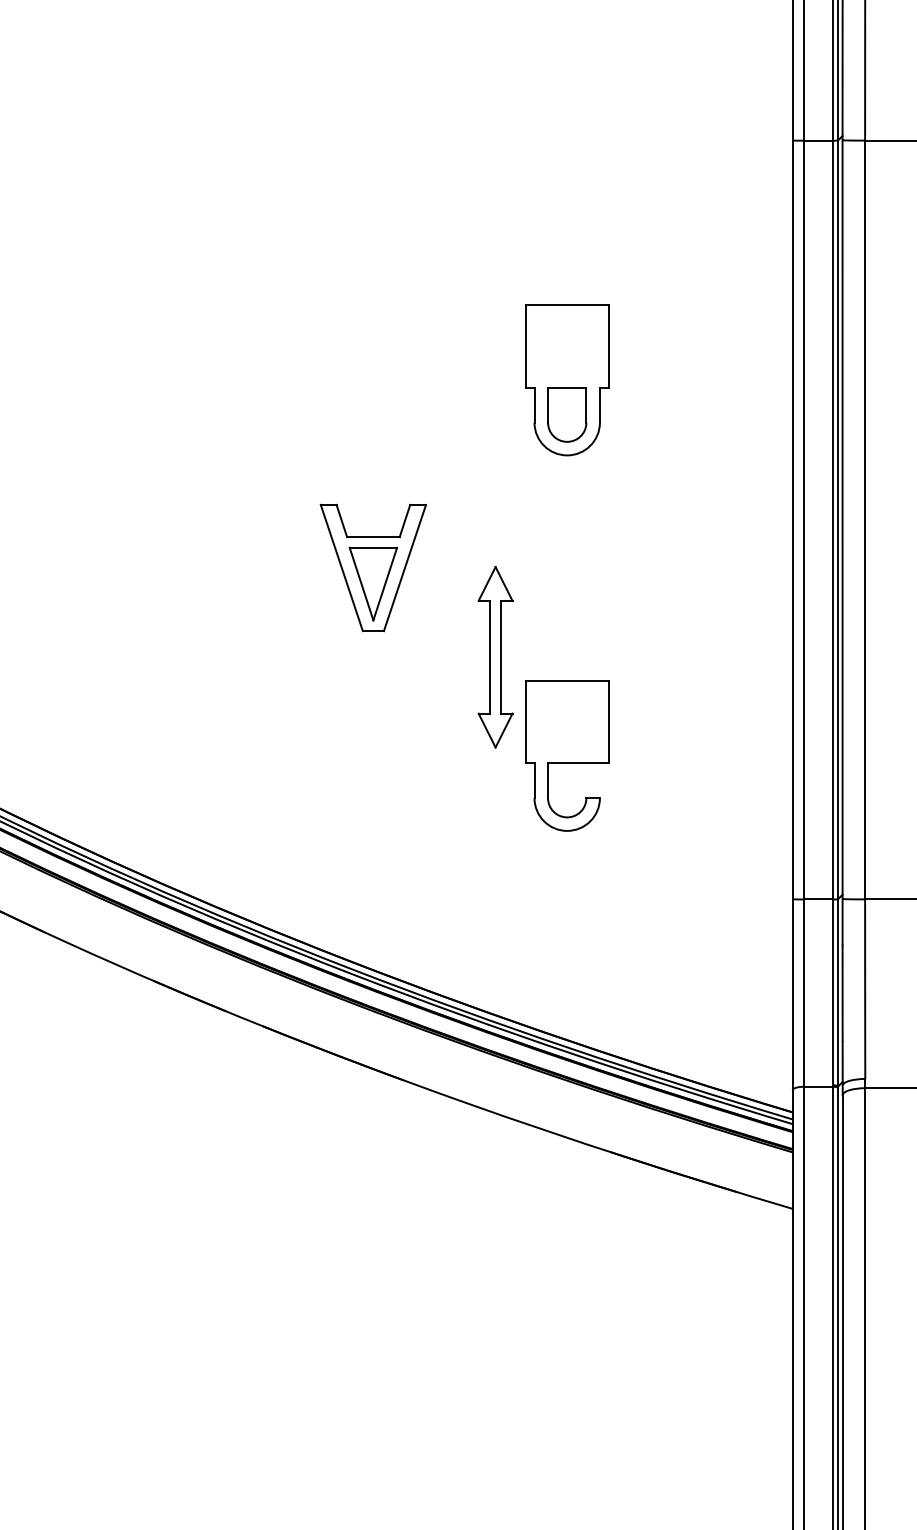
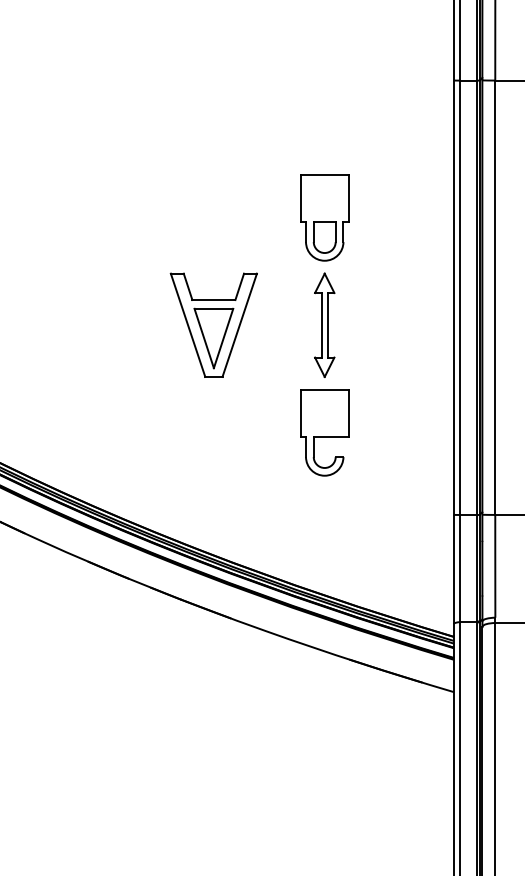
part: (372, 566) -> (213, 324), size x1.43
part: (495, 655) -> (324, 324), moved

